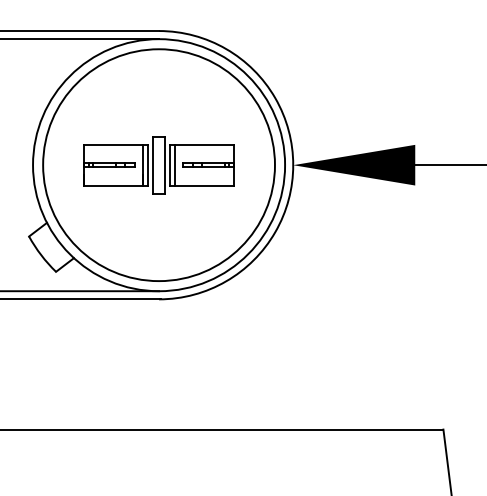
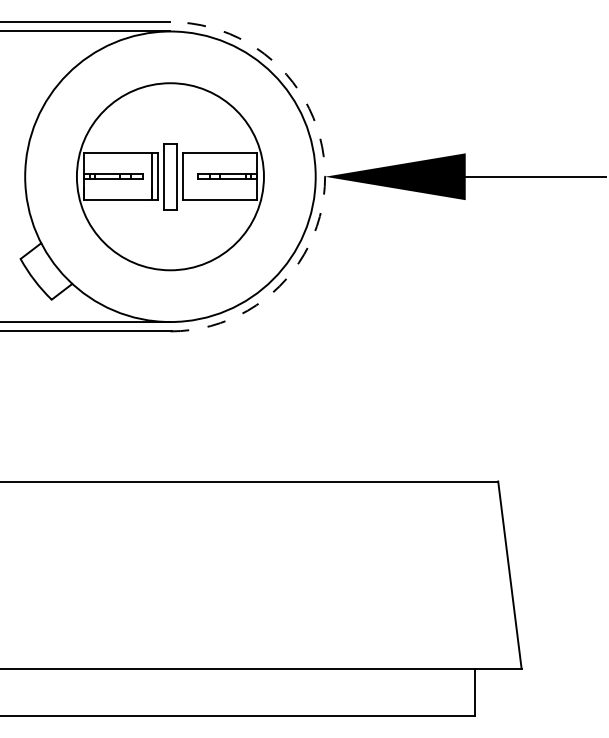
circle: (159, 164) -> (170, 176), size x0.7
line: (174, 164) -> (188, 176), removed
arc: (293, 164) -> (325, 176), solid -> dashed

